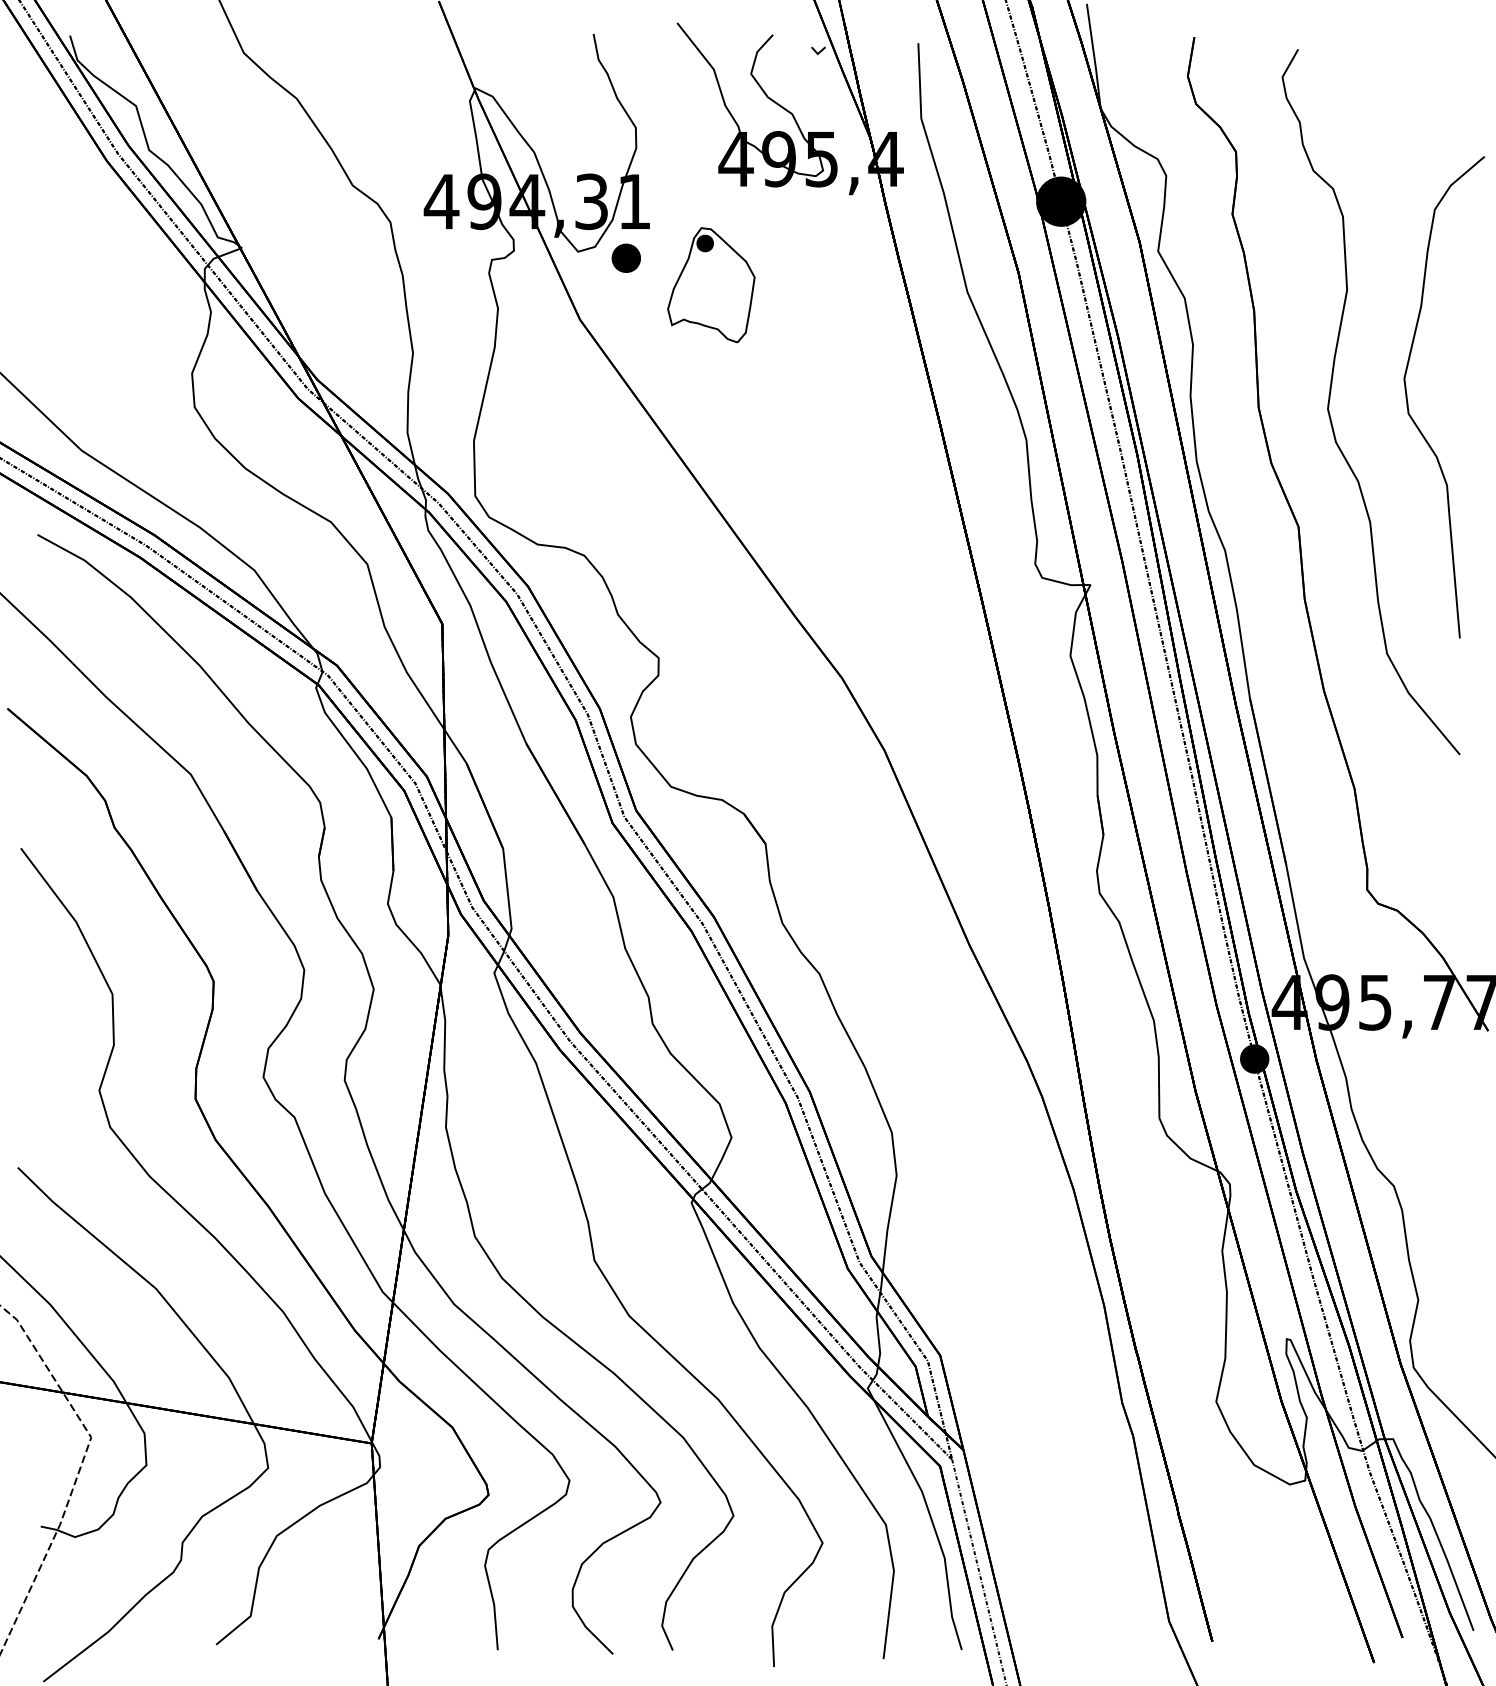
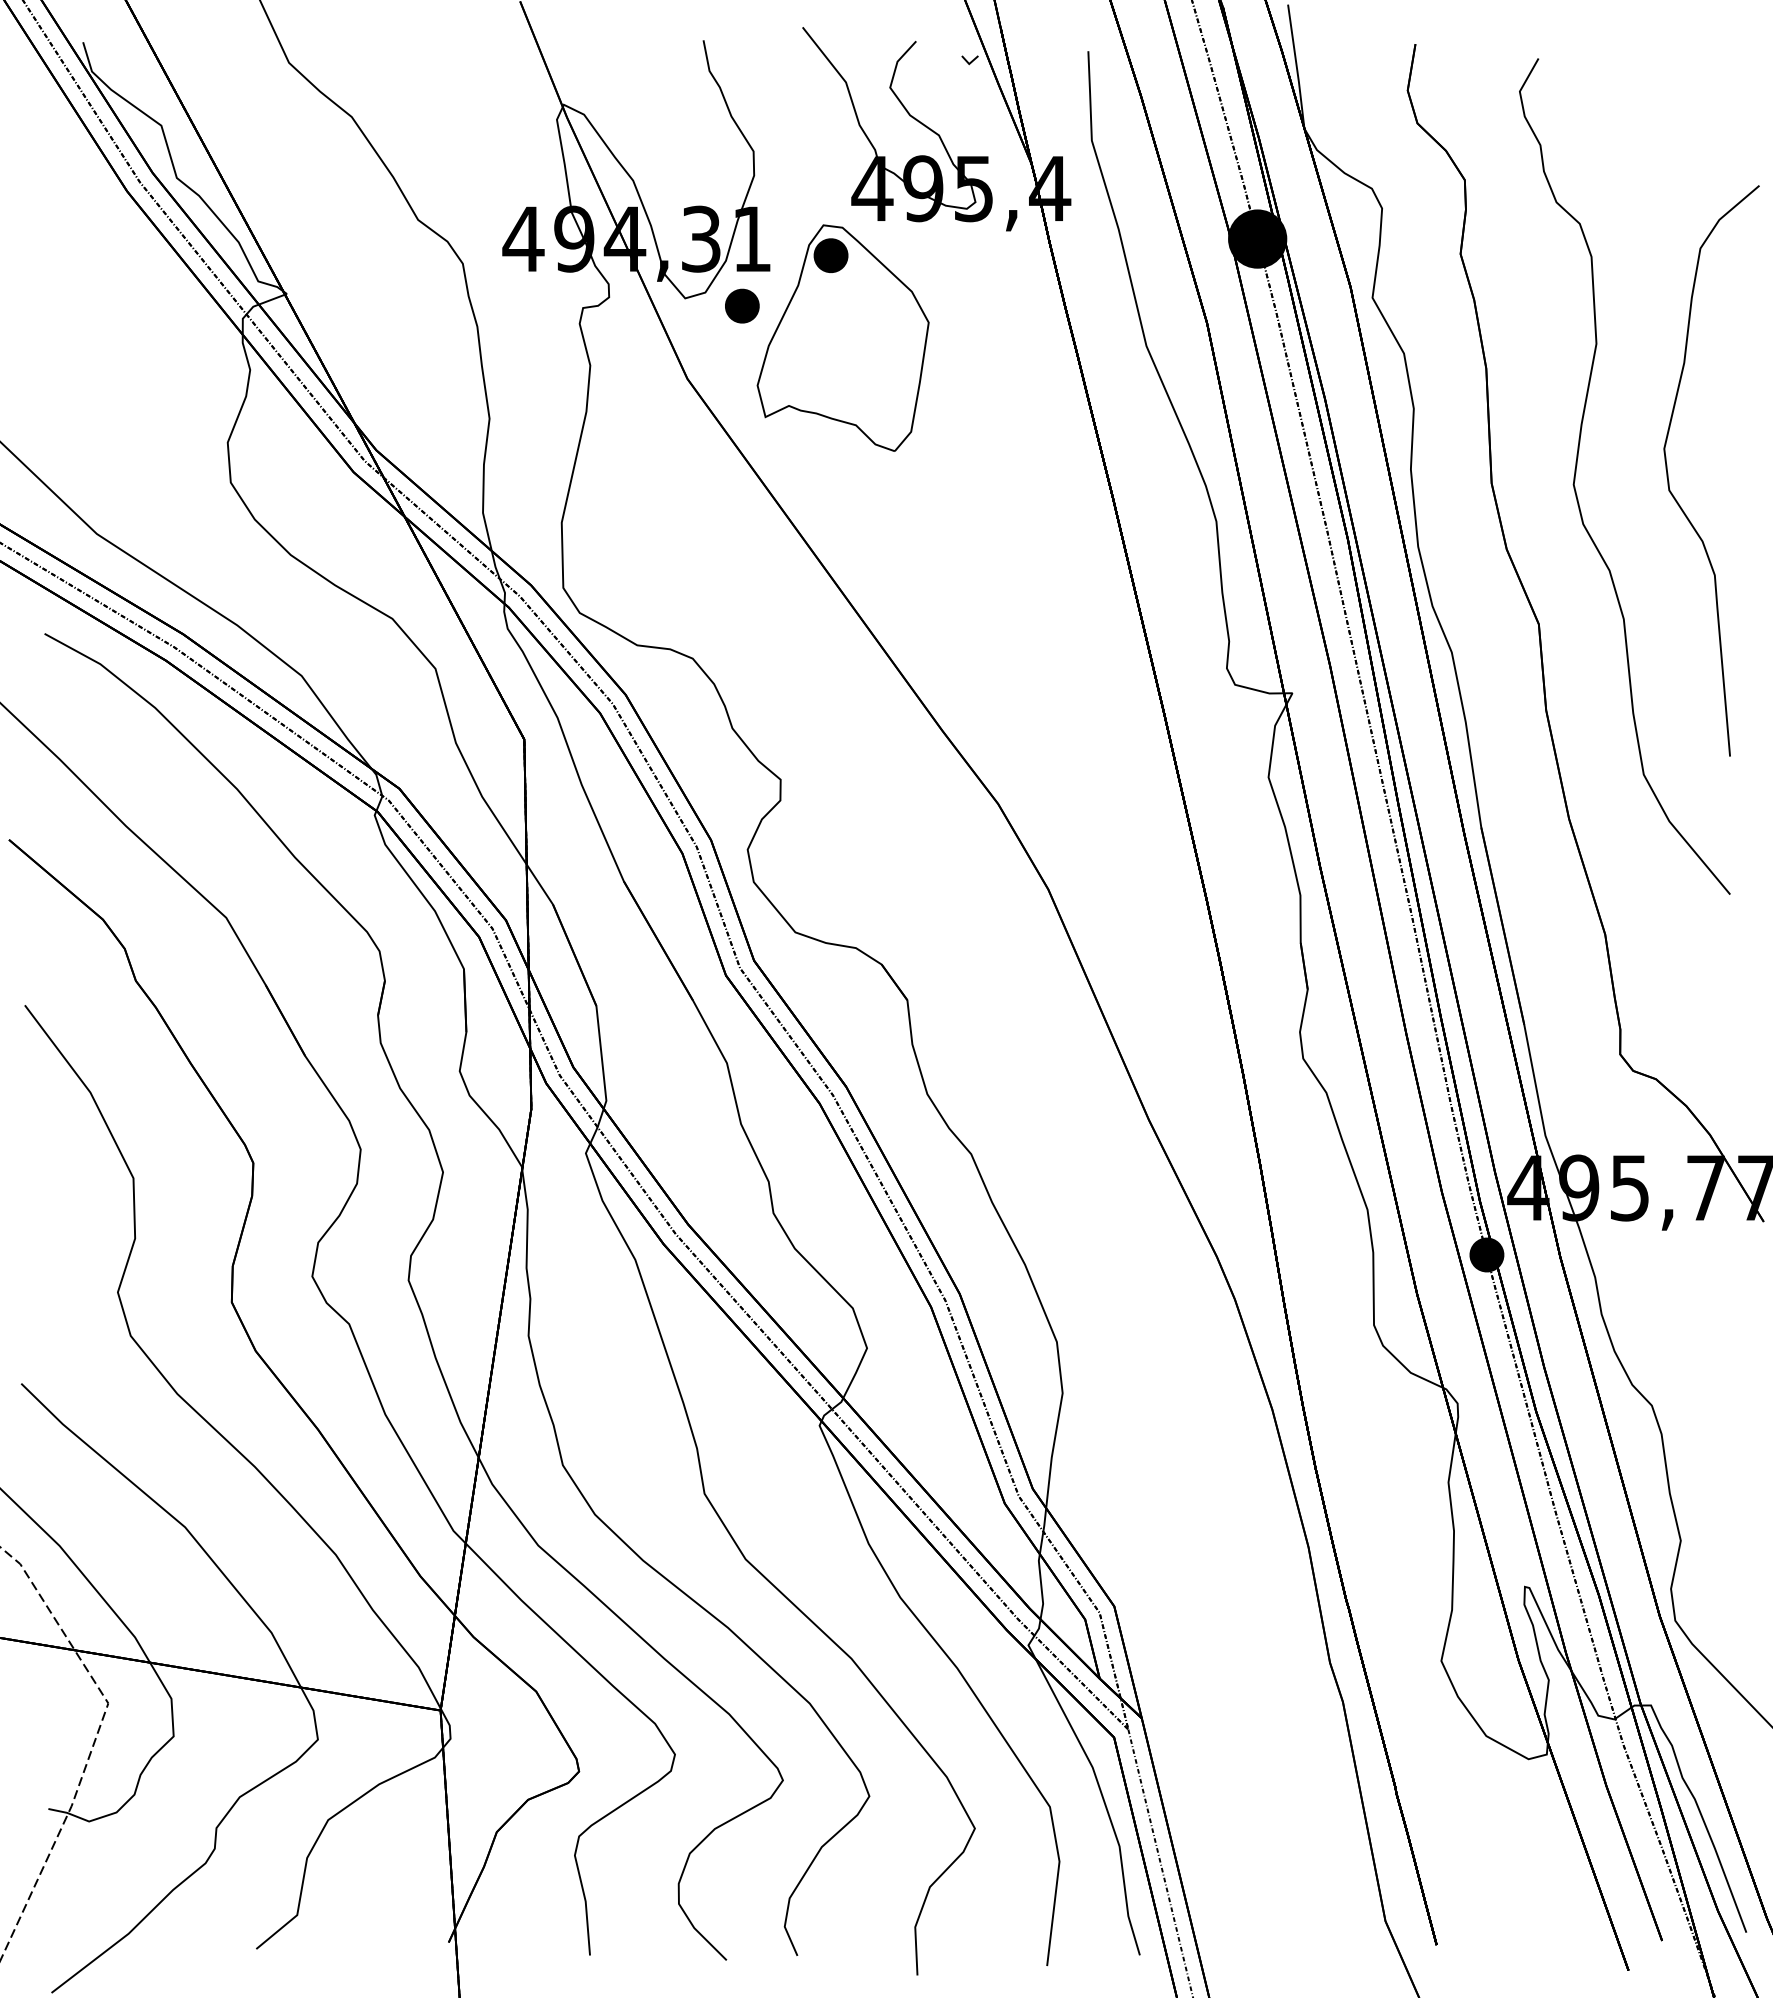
part: (710, 284) -> (842, 337), size x1.67

